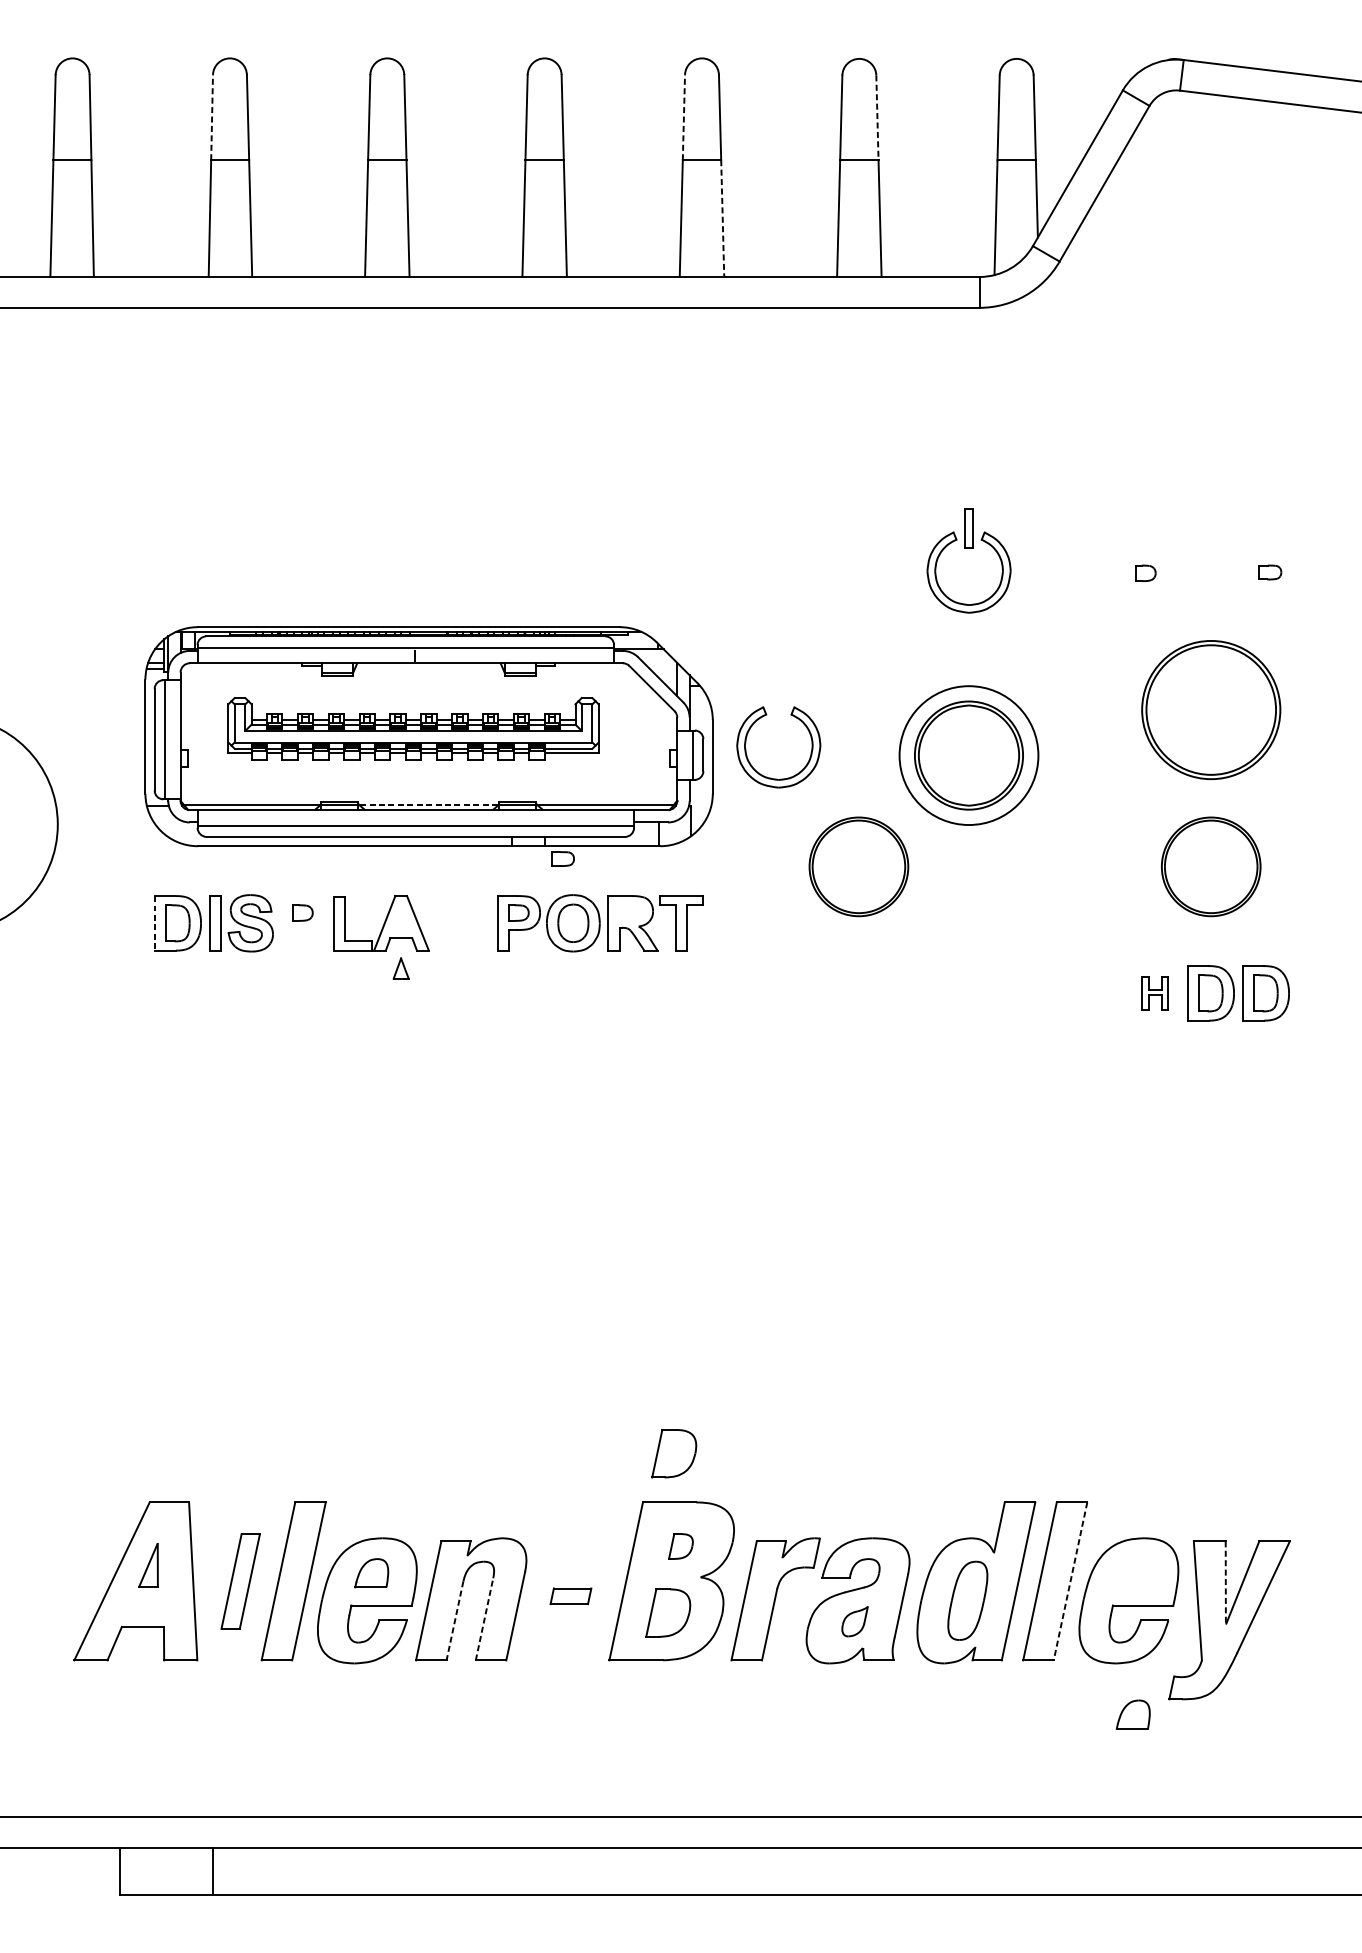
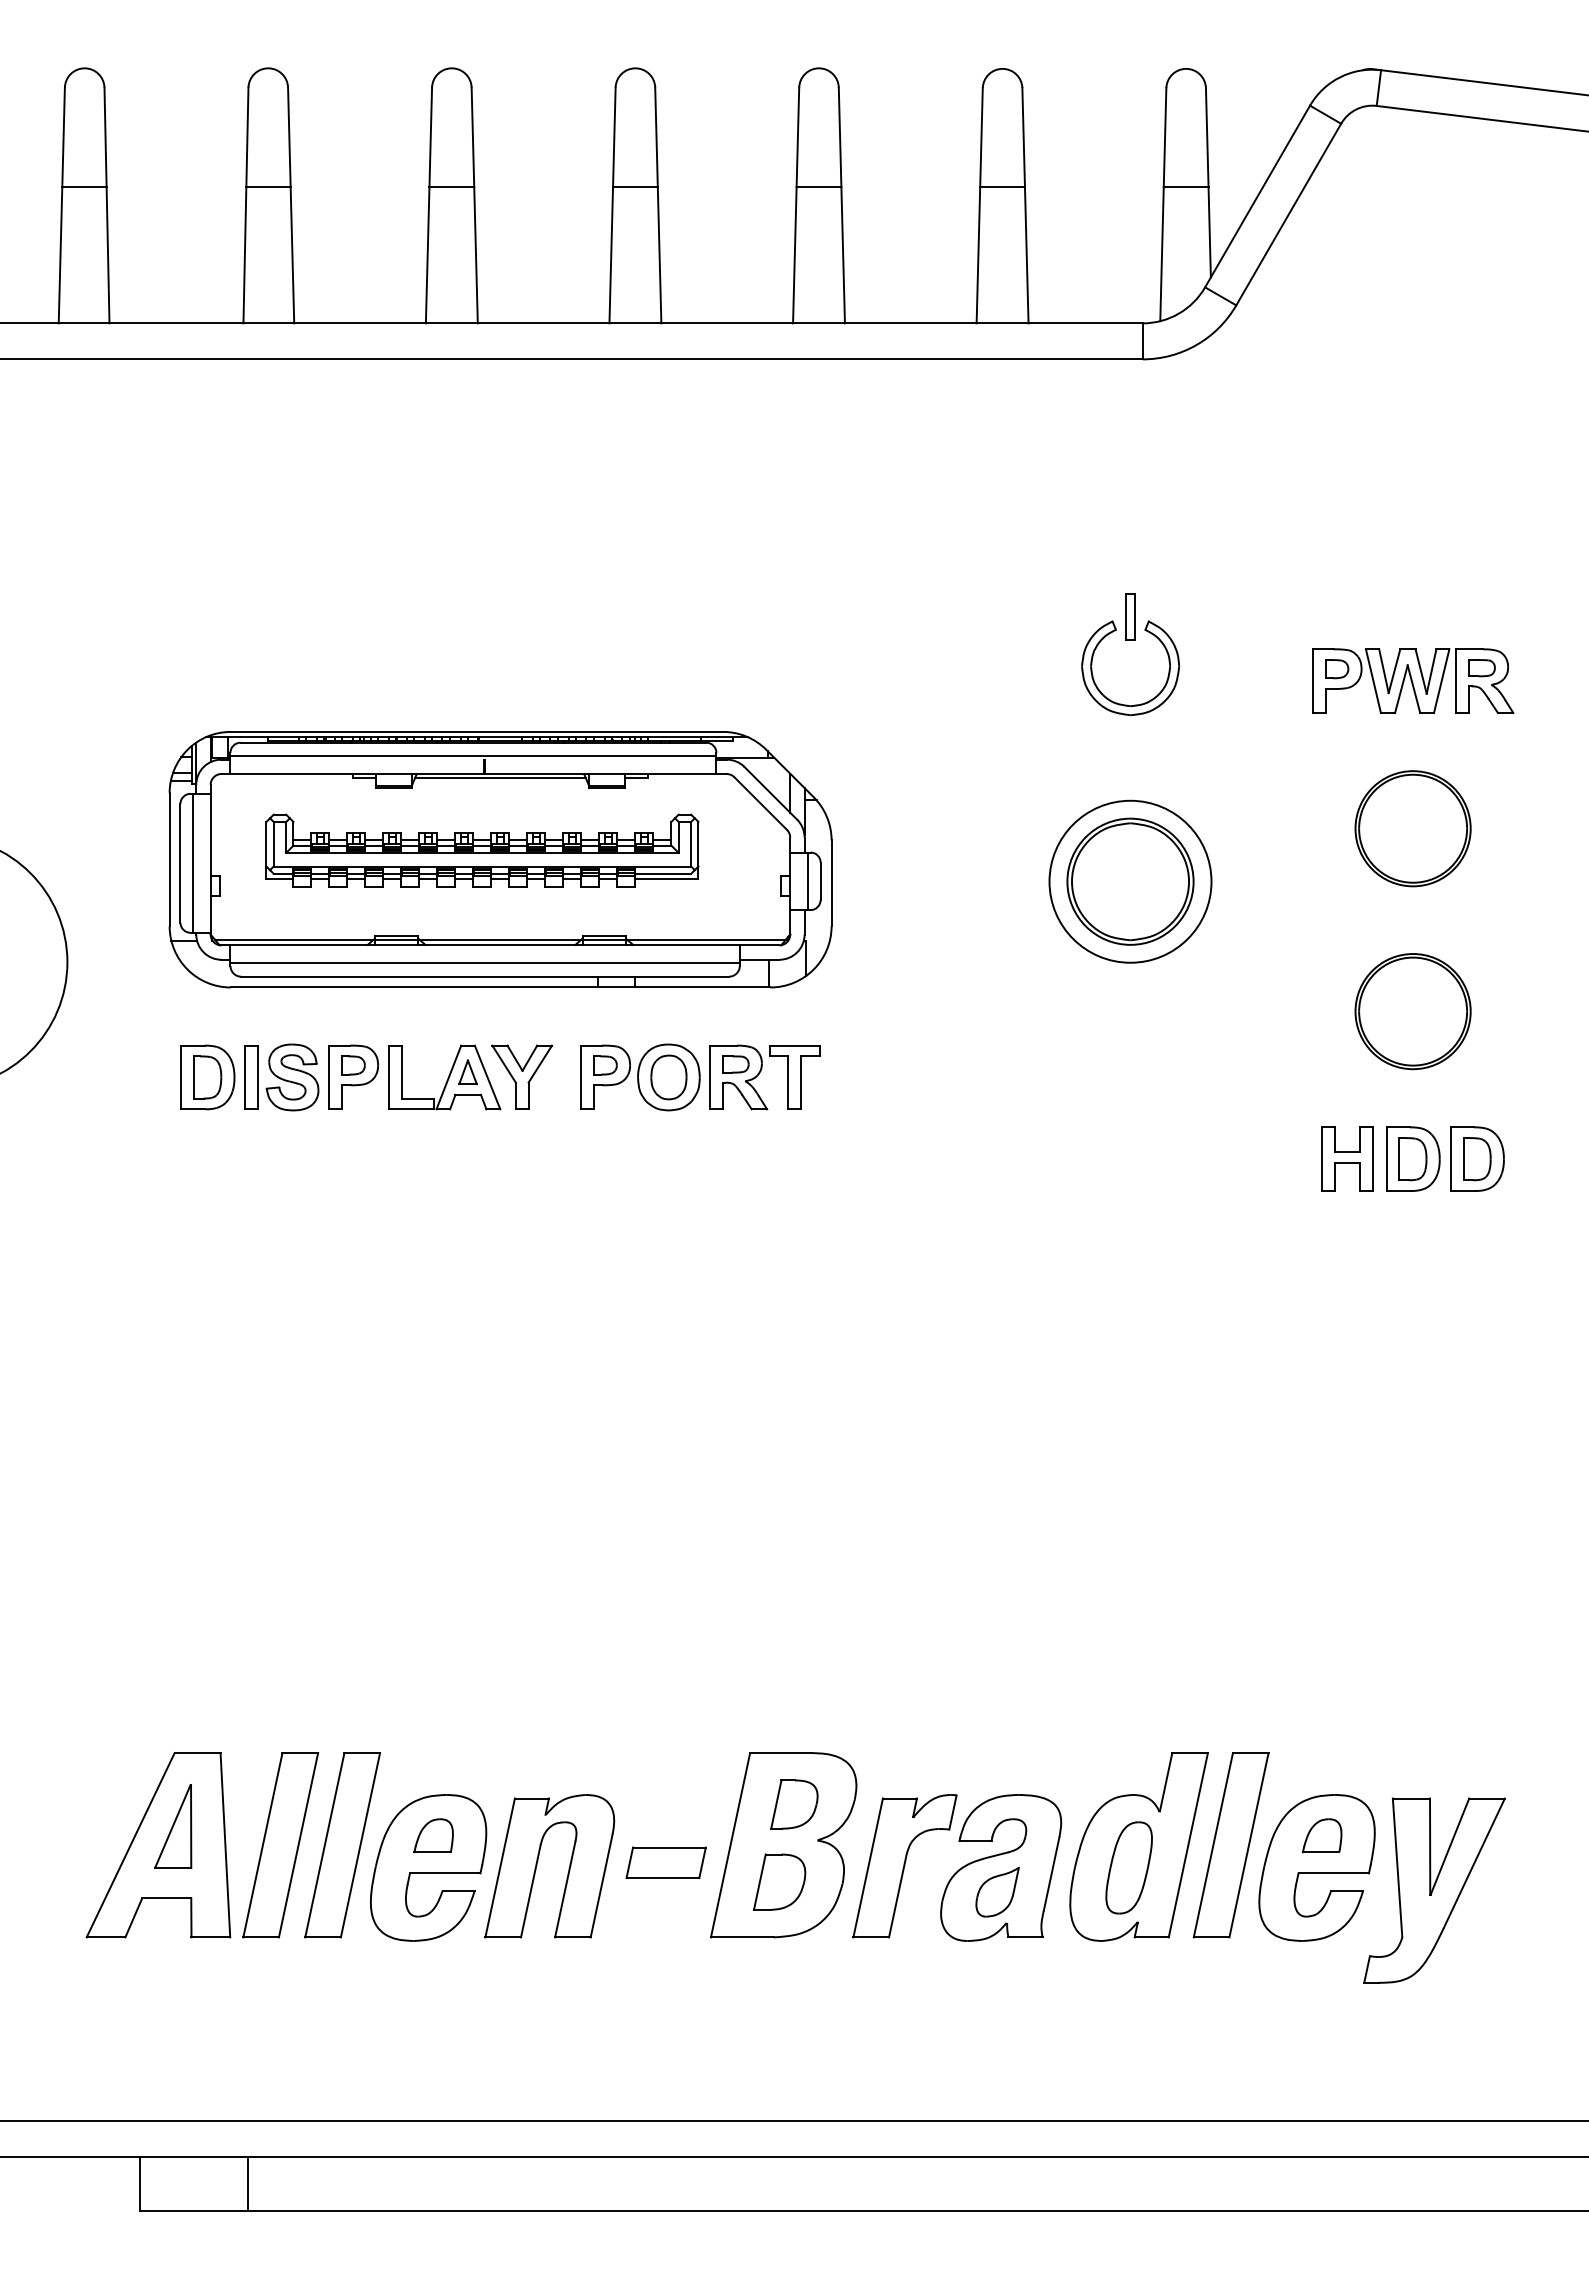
line: (212, 117) -> (247, 137), dashed -> solid
line: (683, 117) -> (797, 137), dashed -> solid
line: (877, 117) -> (1023, 137), dashed -> solid
line: (722, 218) -> (843, 255), dashed -> solid
part: (1211, 583) -> (1413, 680), added
line: (429, 666) -> (500, 777), added
part: (1210, 709) -> (1412, 828), size x0.71
part: (776, 778) -> (905, 908), removed
line: (429, 805) -> (500, 939), dashed -> solid
part: (562, 859) -> (735, 1064), moved
part: (858, 866) -> (1001, 1011), removed
part: (303, 922) -> (353, 1076), added
part: (447, 922) -> (521, 1076), added
line: (155, 923) -> (181, 1077), dashed -> solid
part: (400, 968) -> (467, 1072), moved
part: (1154, 992) -> (1347, 1158), size x1.67
part: (674, 1453) -> (786, 1695), removed
part: (681, 1546) -> (794, 1804), size x1.67
part: (148, 1565) -> (173, 1826), size x1.67
part: (240, 1581) -> (280, 1845), size x1.67
line: (1070, 1581) -> (1248, 1845), dashed -> solid
line: (1226, 1583) -> (1430, 1847), dashed -> solid
part: (570, 1596) -> (665, 1862), size x1.67
line: (484, 1619) -> (565, 1889), dashed -> solid
line: (454, 1621) -> (530, 1891), dashed -> solid
part: (854, 1621) -> (997, 1892), size x1.43
part: (1133, 1714) -> (1322, 1835), moved

